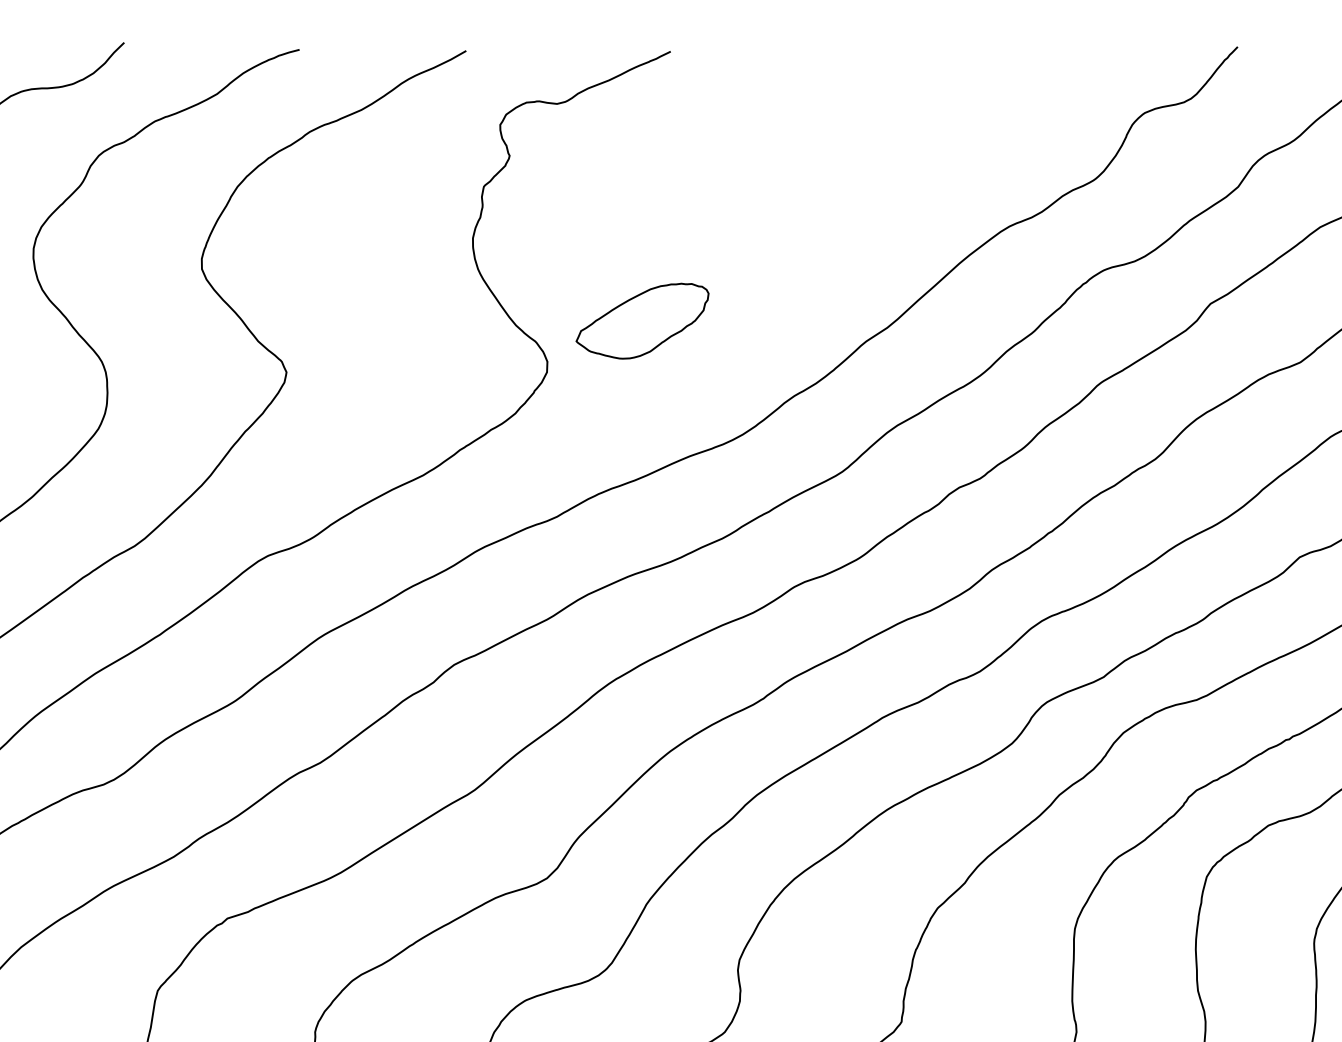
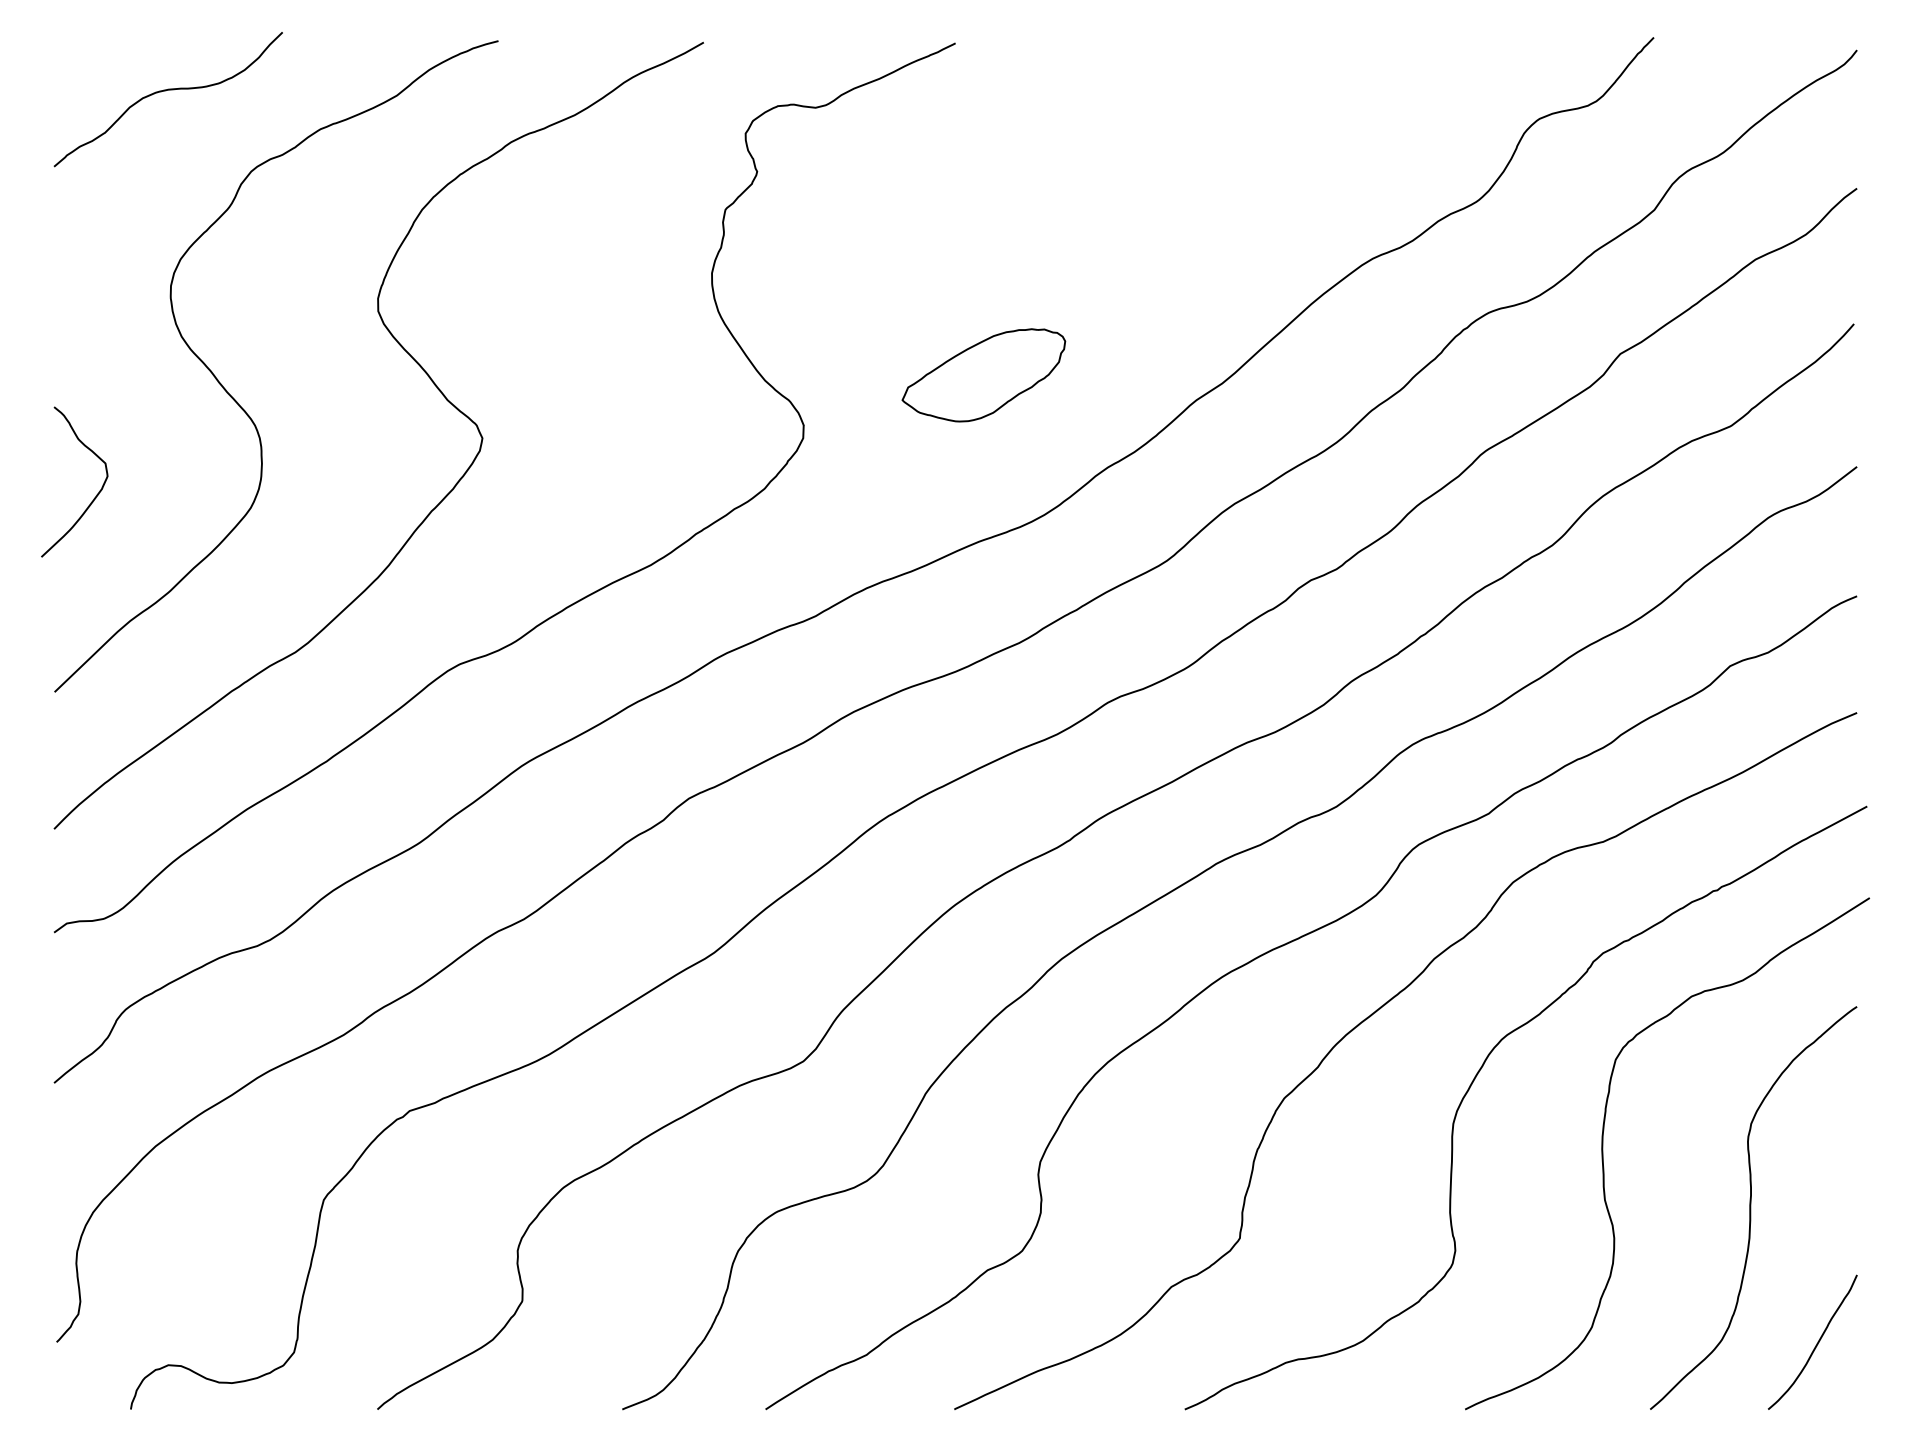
part: (642, 321) -> (983, 375), moved

